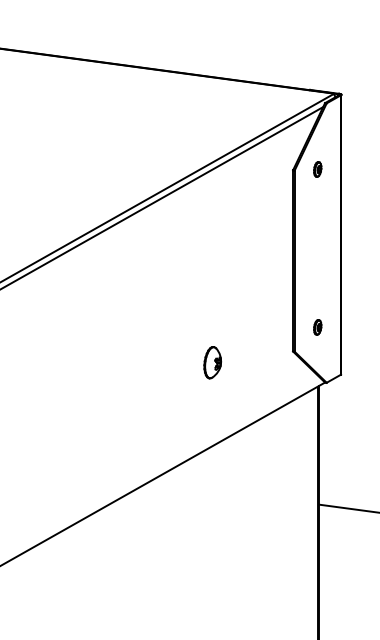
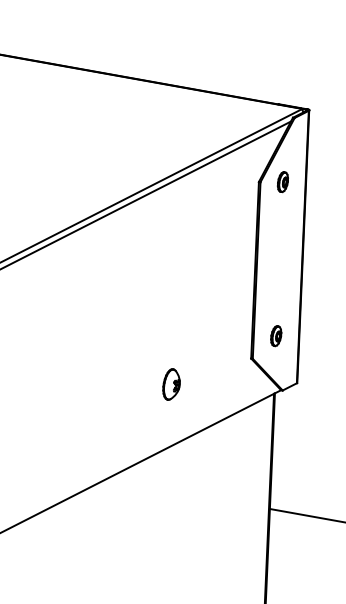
part: (317, 169) -> (282, 182), size x1.4
part: (317, 327) -> (276, 336), size x1.4
part: (212, 362) -> (171, 384), moved

